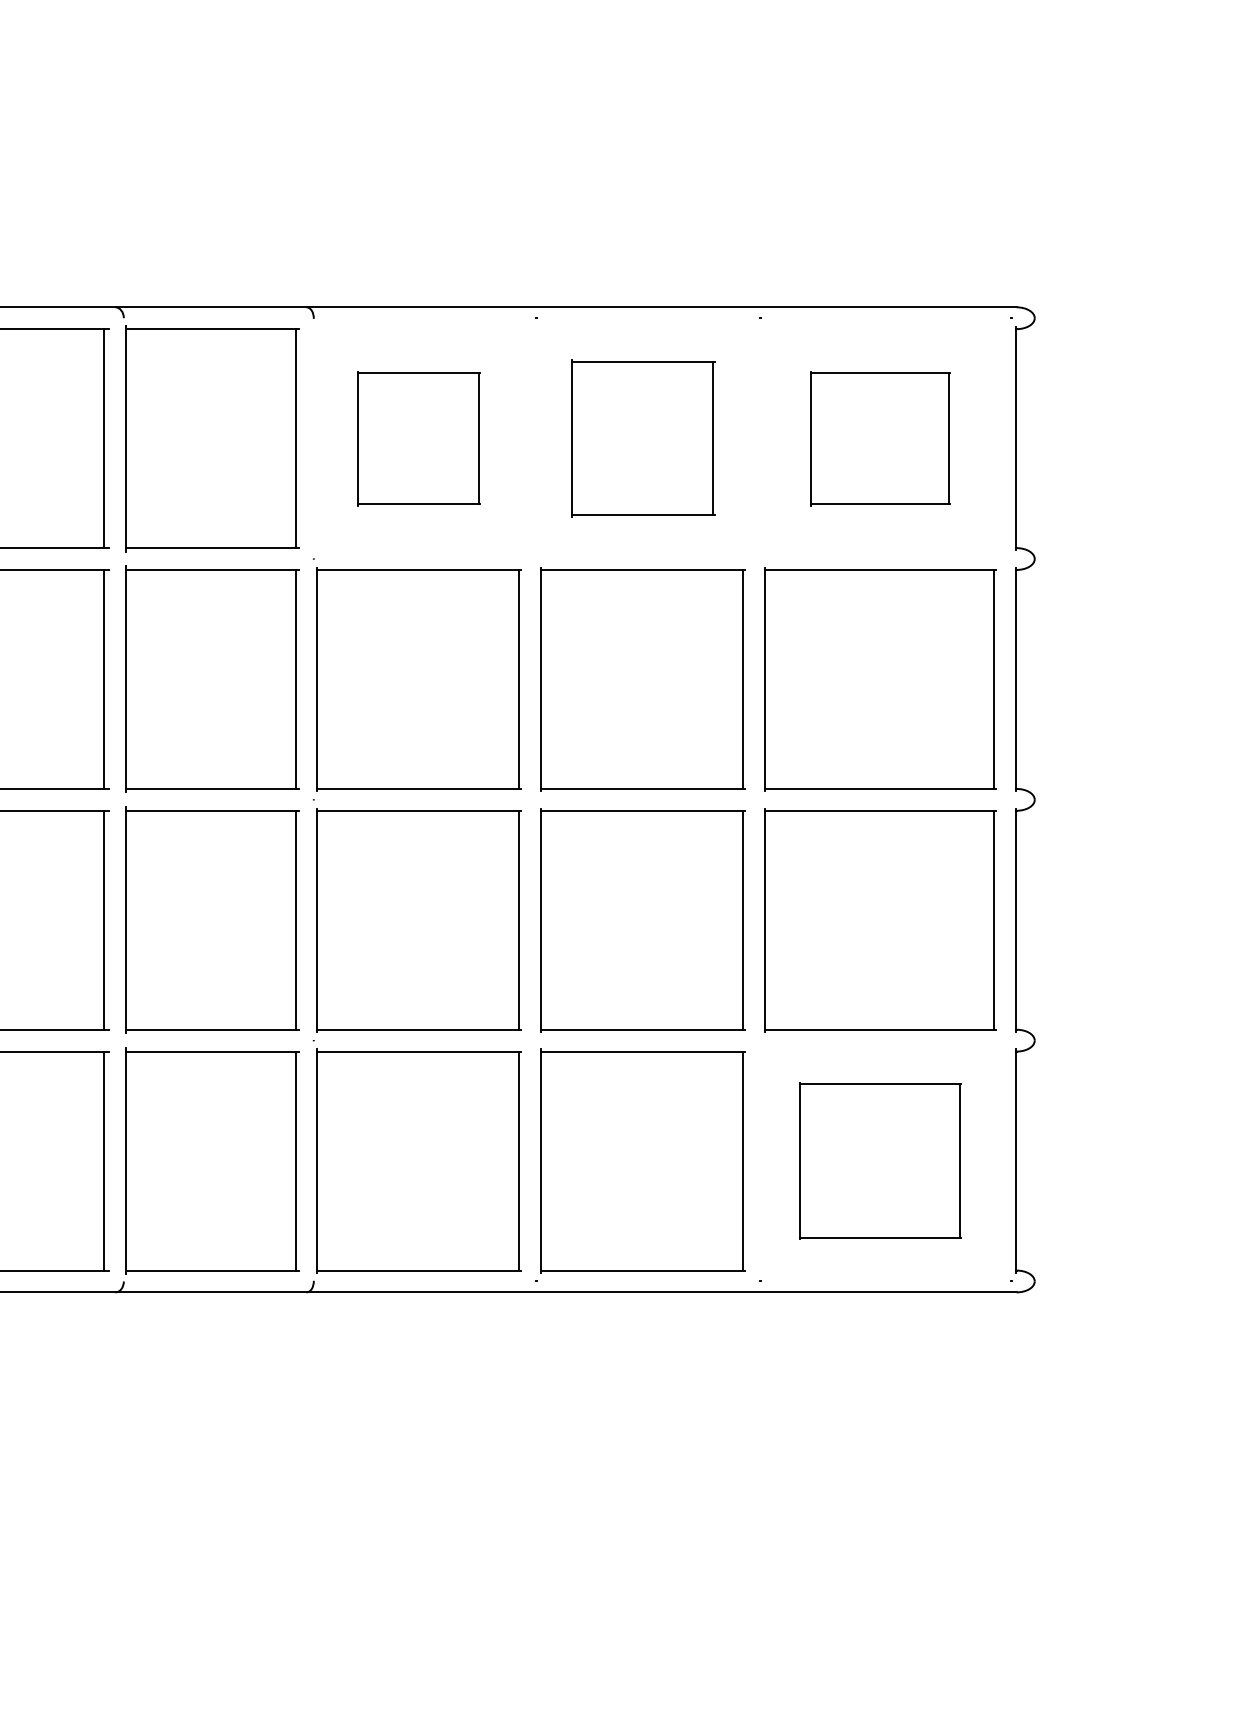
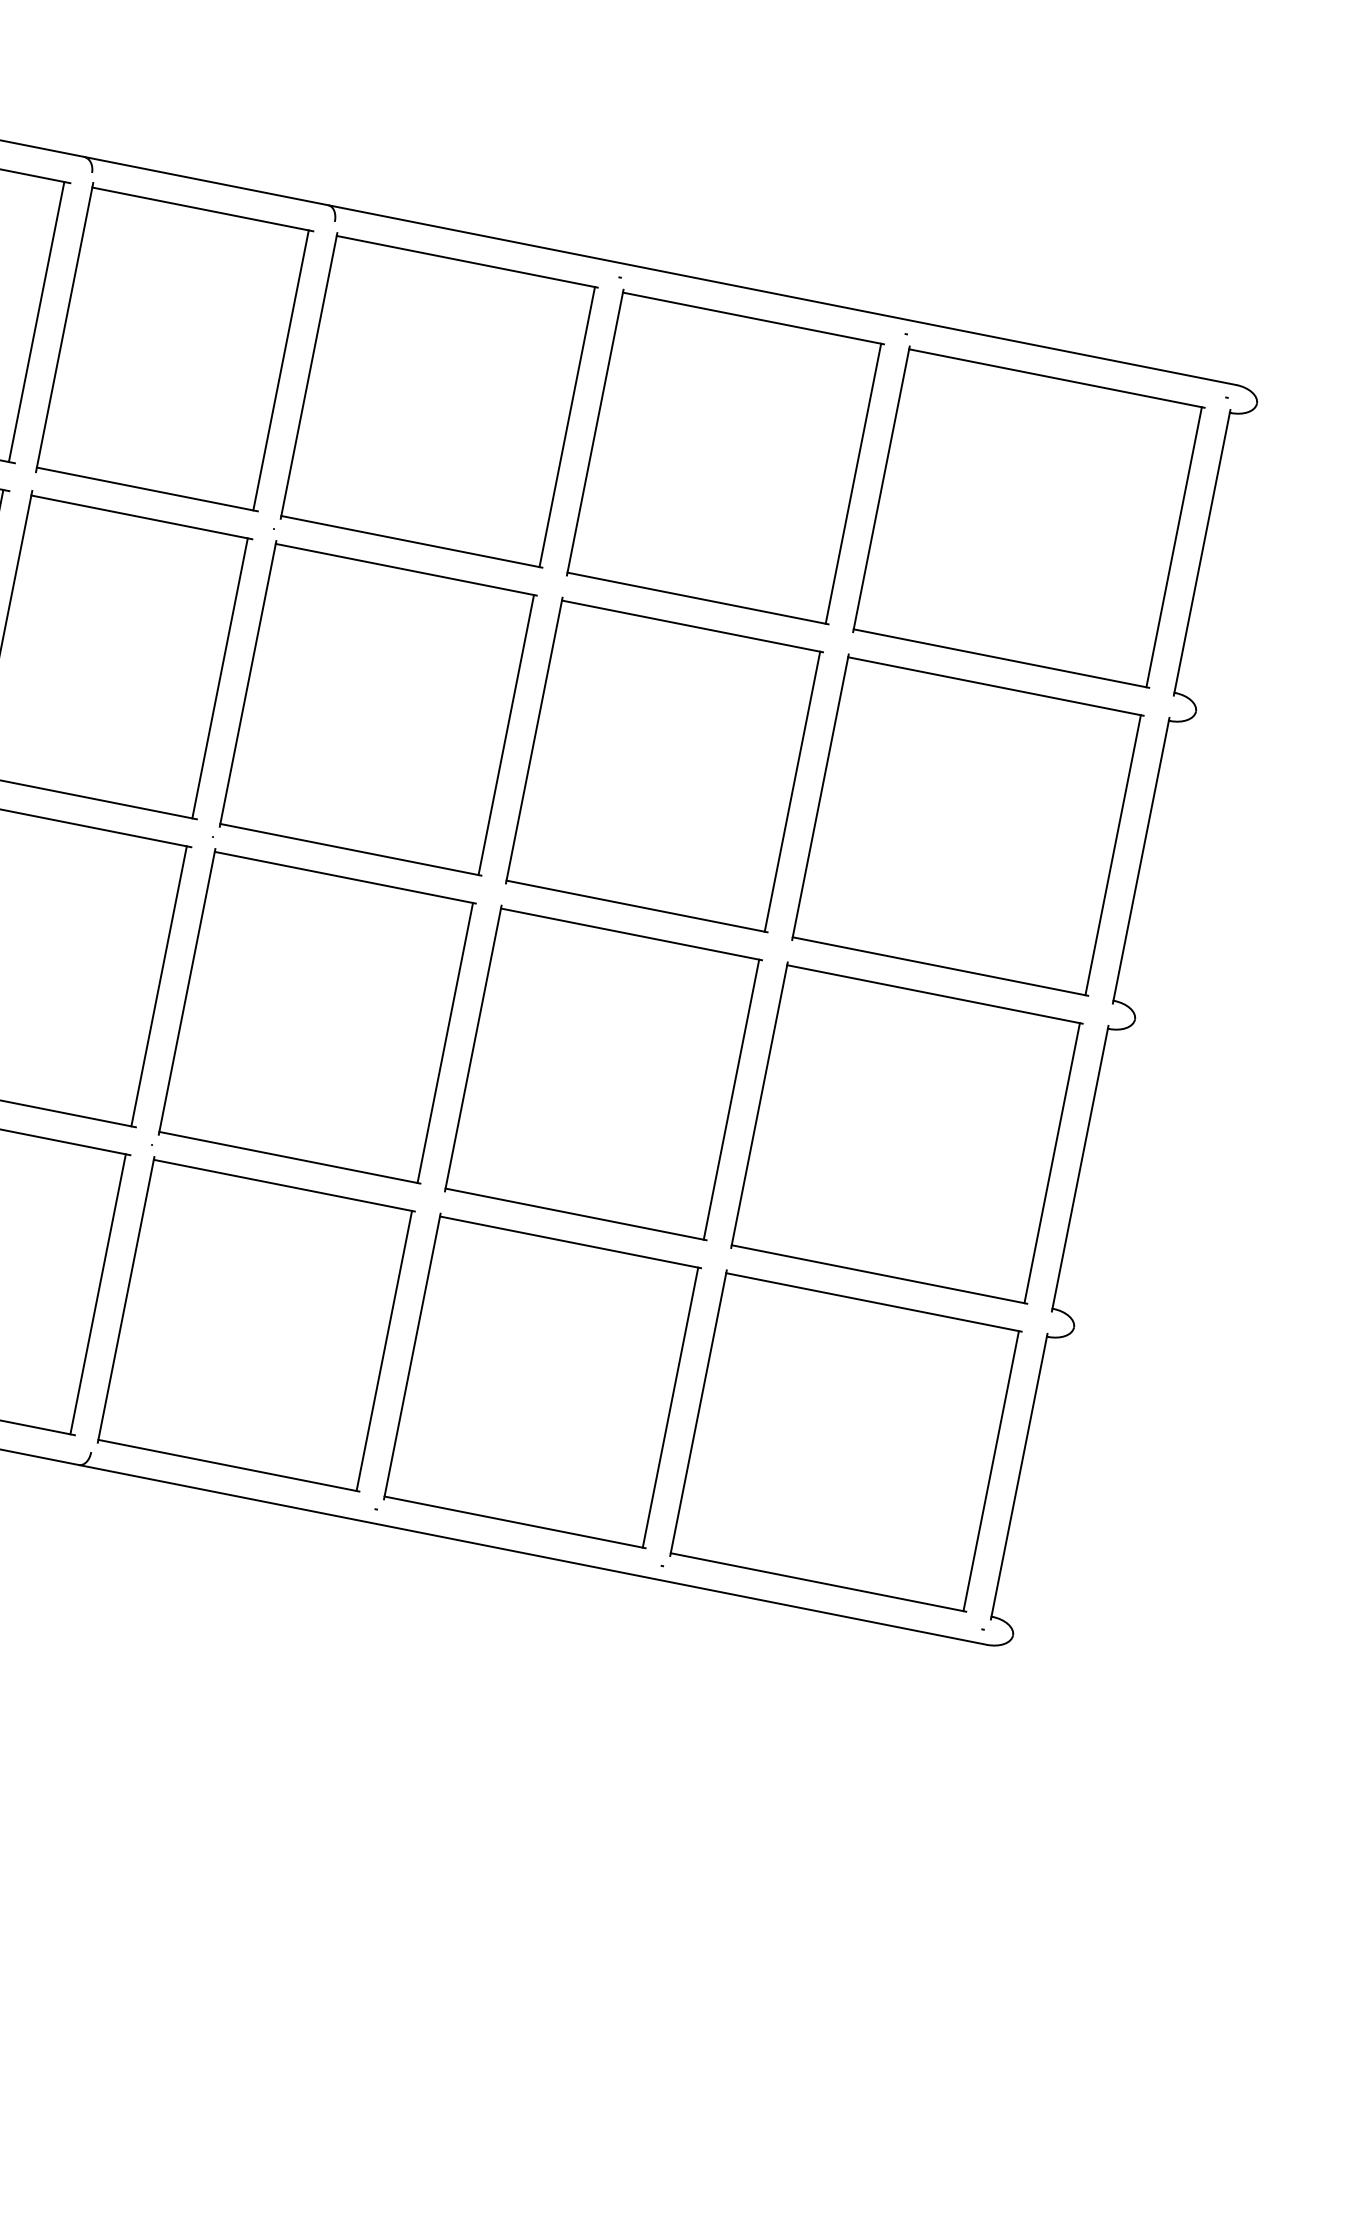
part: (418, 438) -> (438, 401), size x1.67
part: (642, 438) -> (724, 458), size x1.43
part: (880, 438) -> (1029, 518), size x1.67
part: (880, 1160) -> (846, 1441), size x1.43

